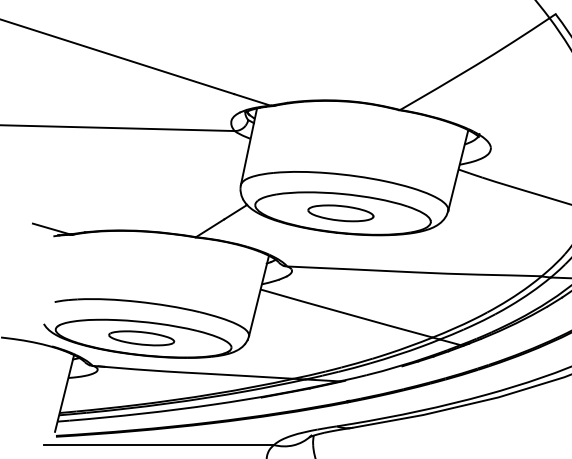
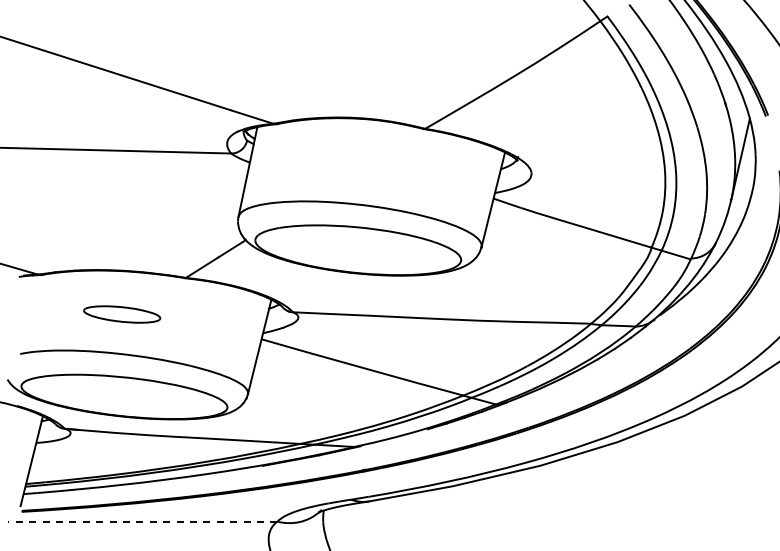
part: (340, 212) -> (355, 249), removed
part: (141, 338) -> (122, 314), moved
line: (159, 444) -> (142, 521), solid -> dashed

